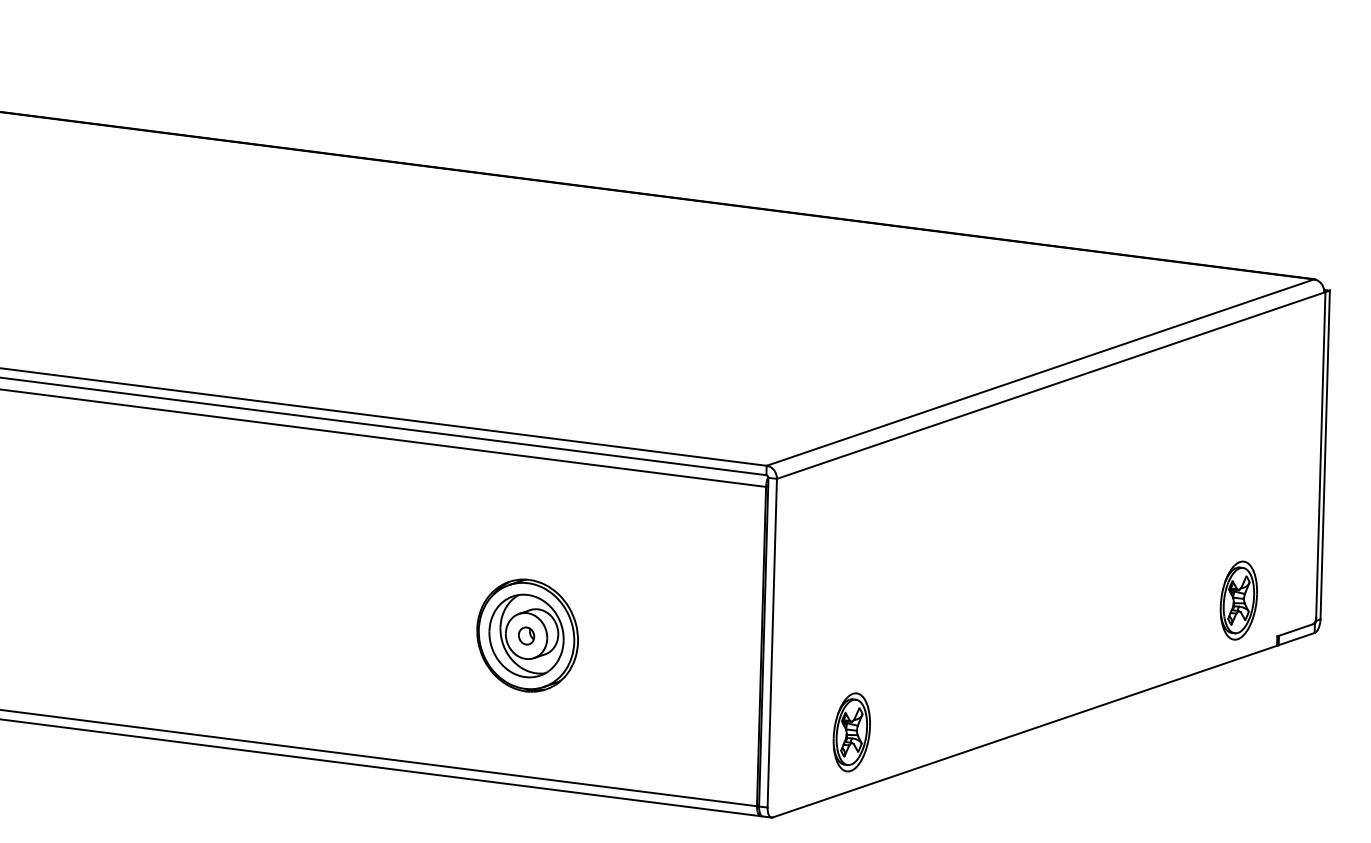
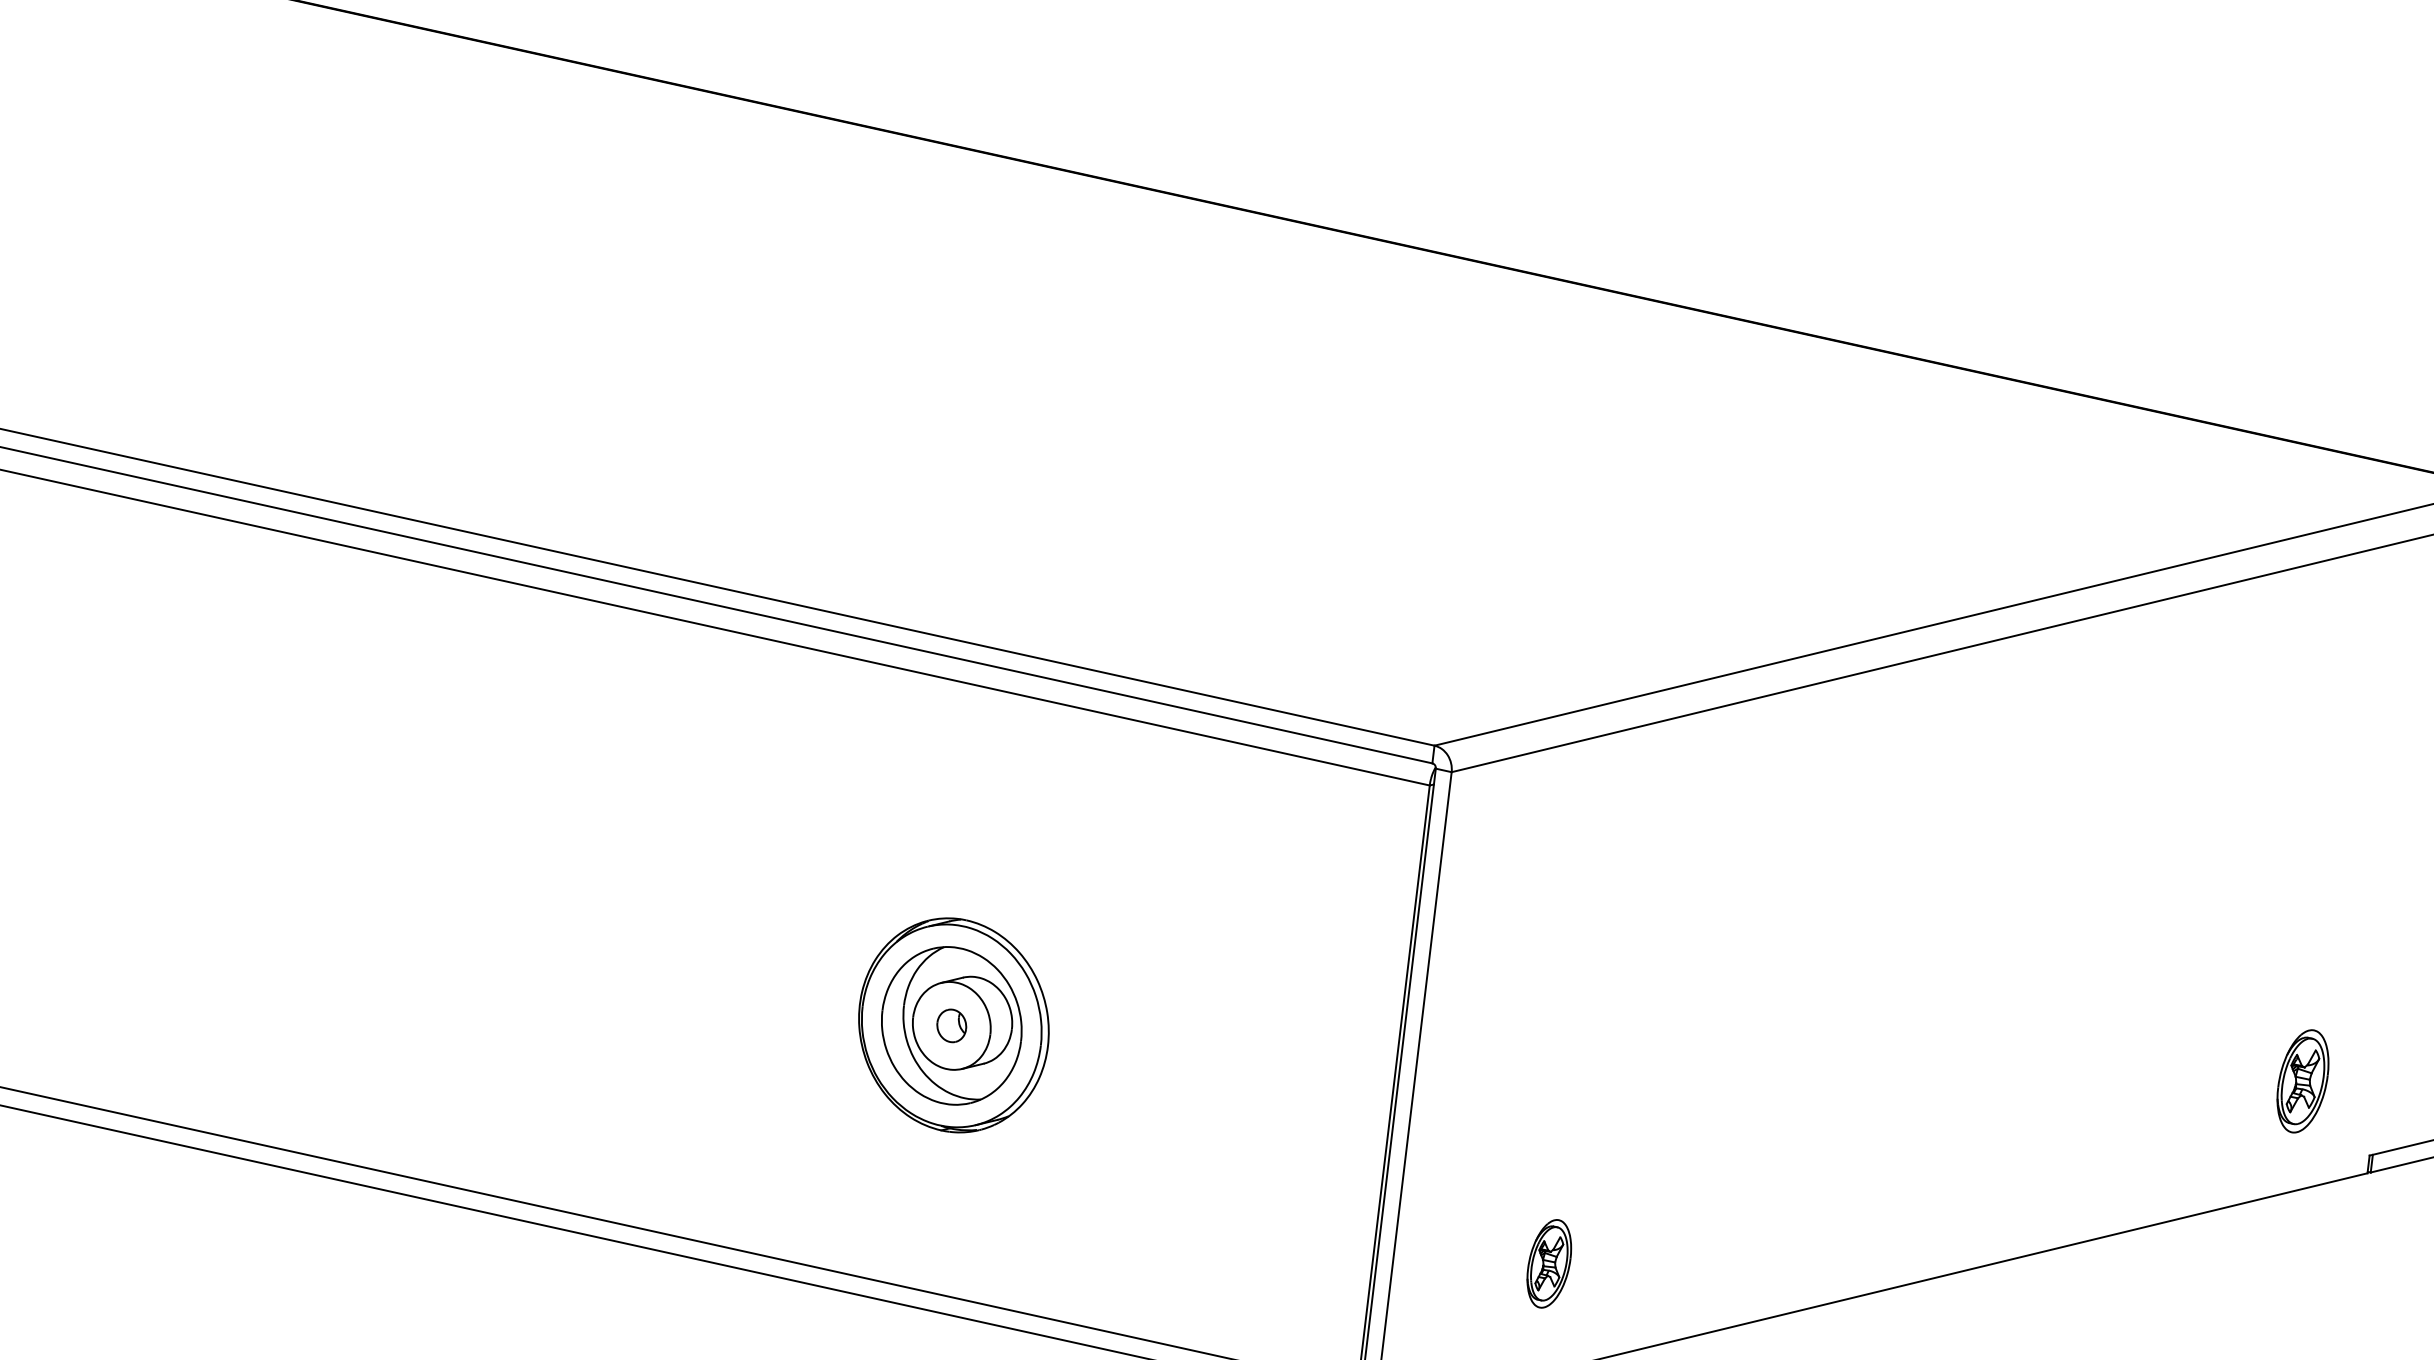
part: (1238, 600) -> (2302, 1081), size x0.7
part: (851, 732) -> (1548, 1263), size x0.6

